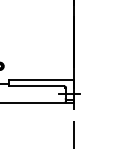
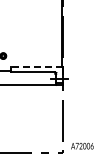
line: (41, 80) -> (36, 67), solid -> dashed

